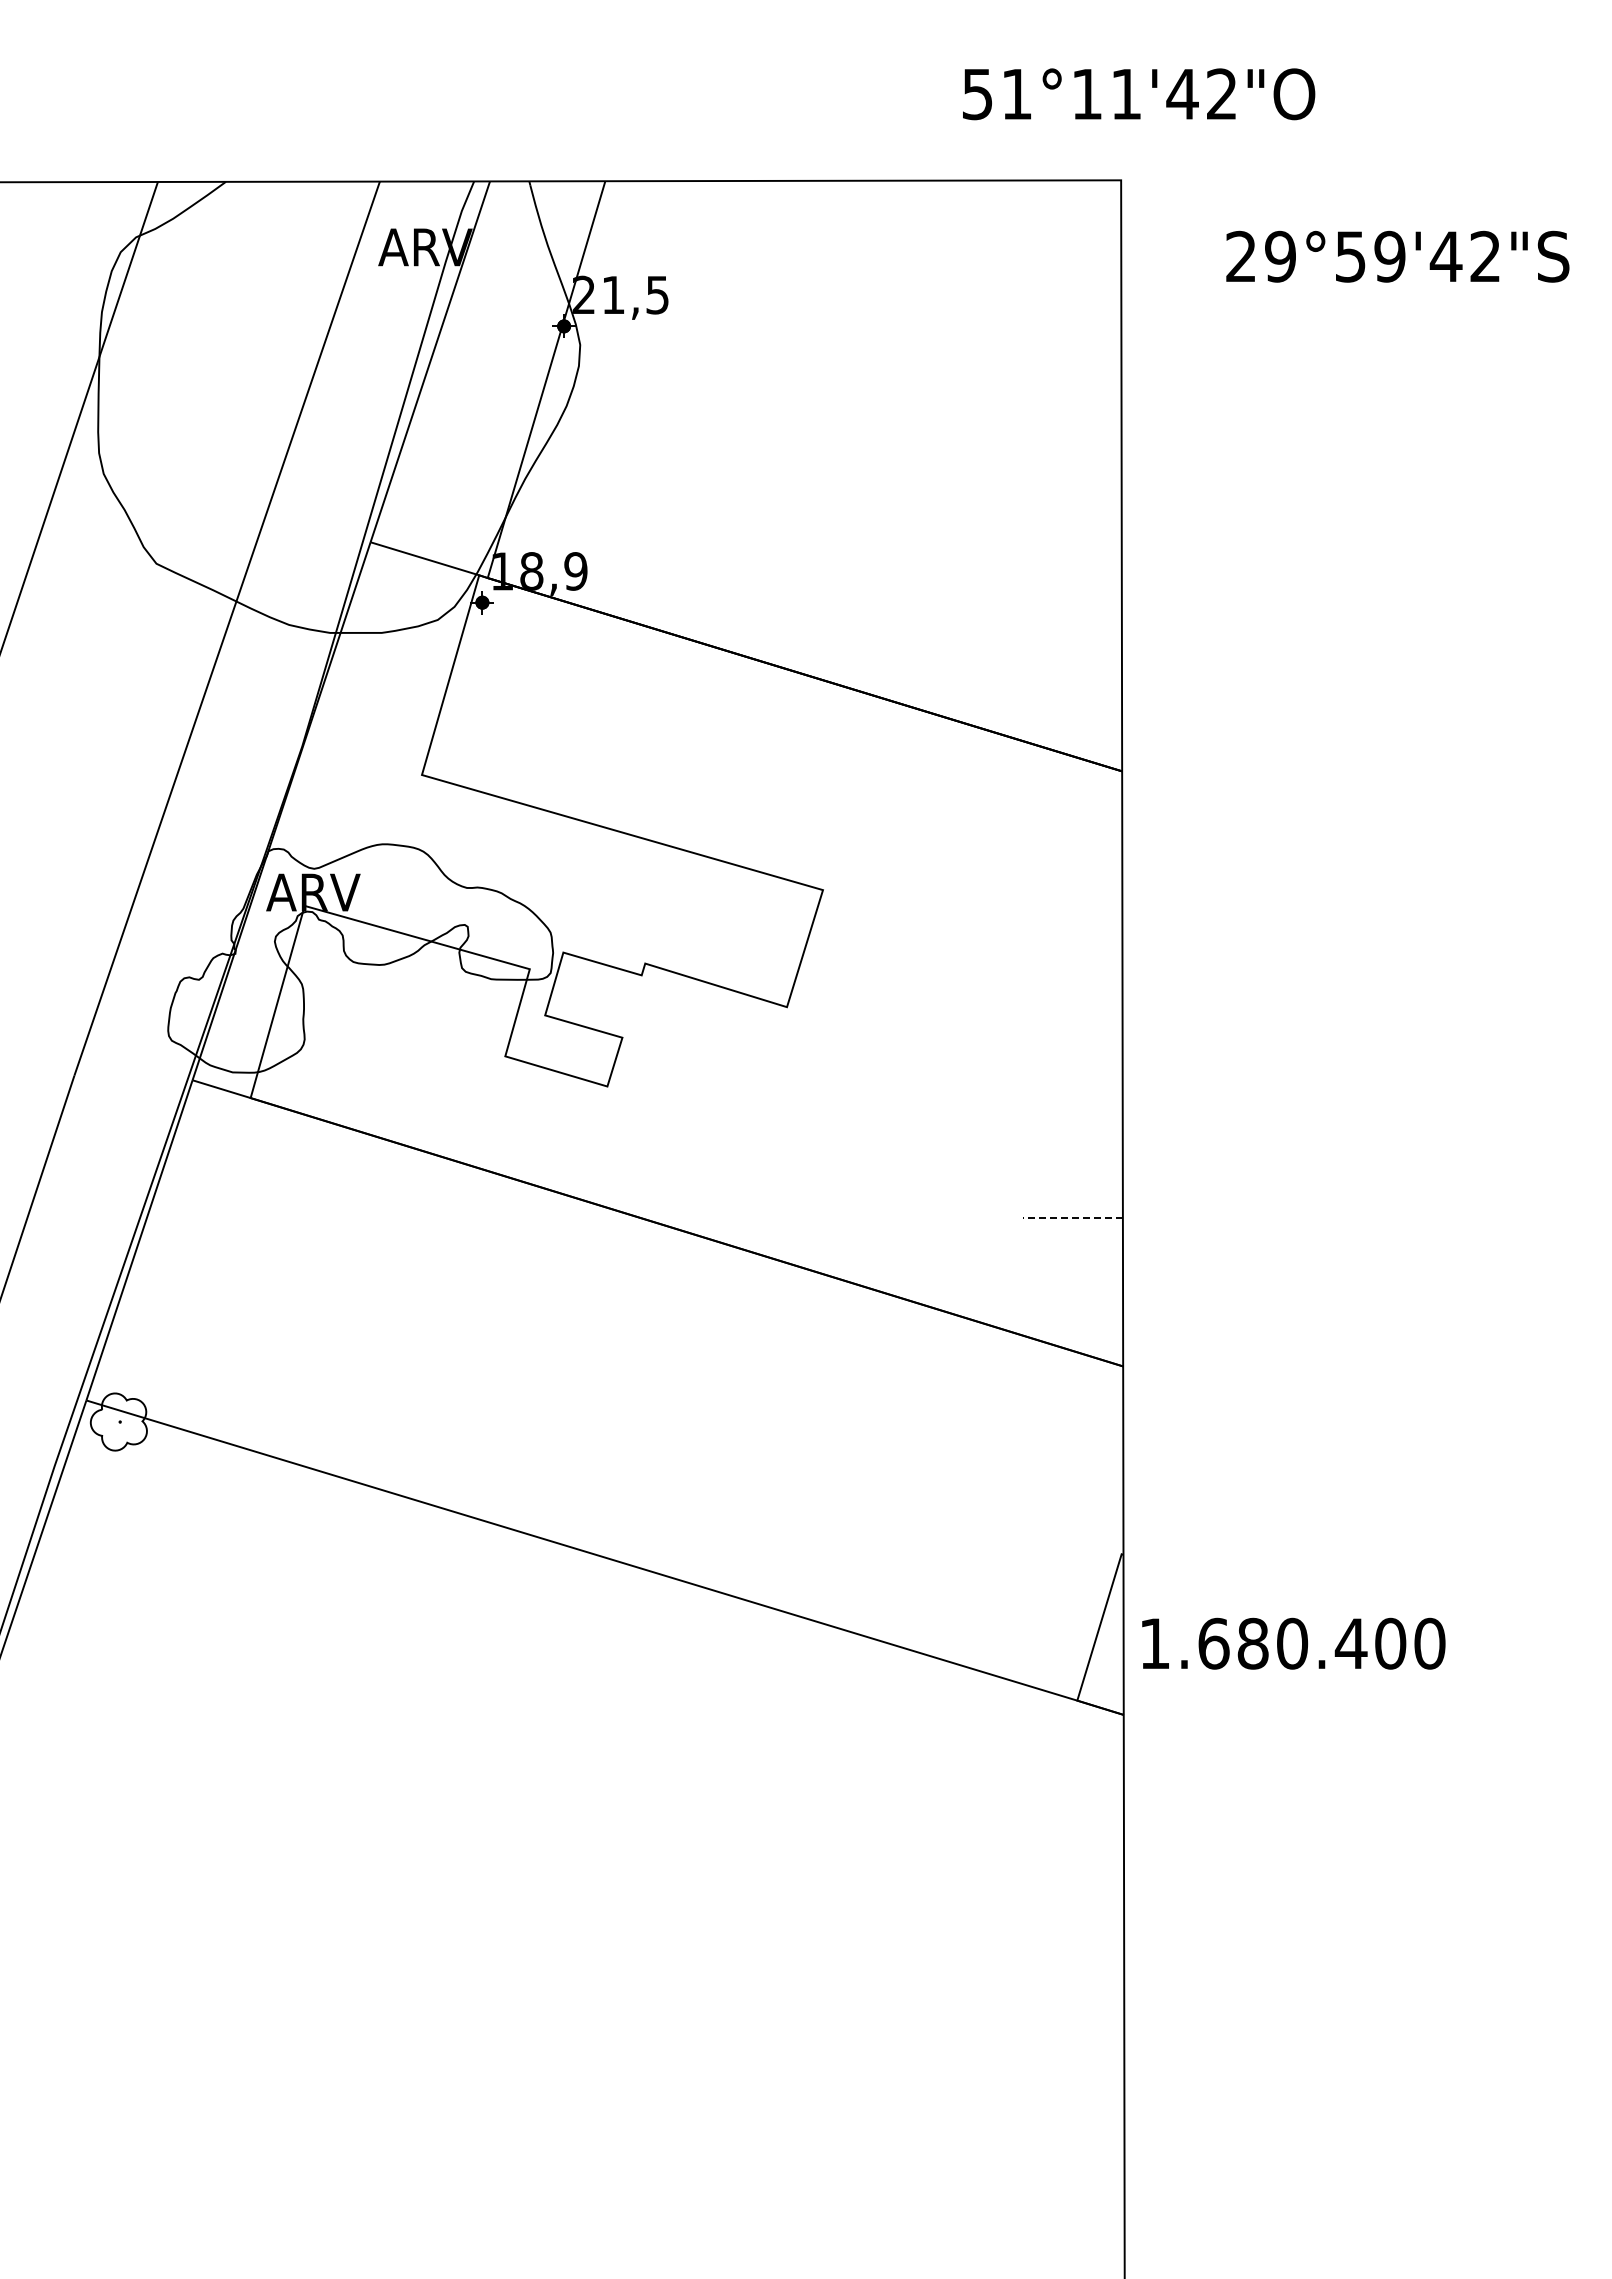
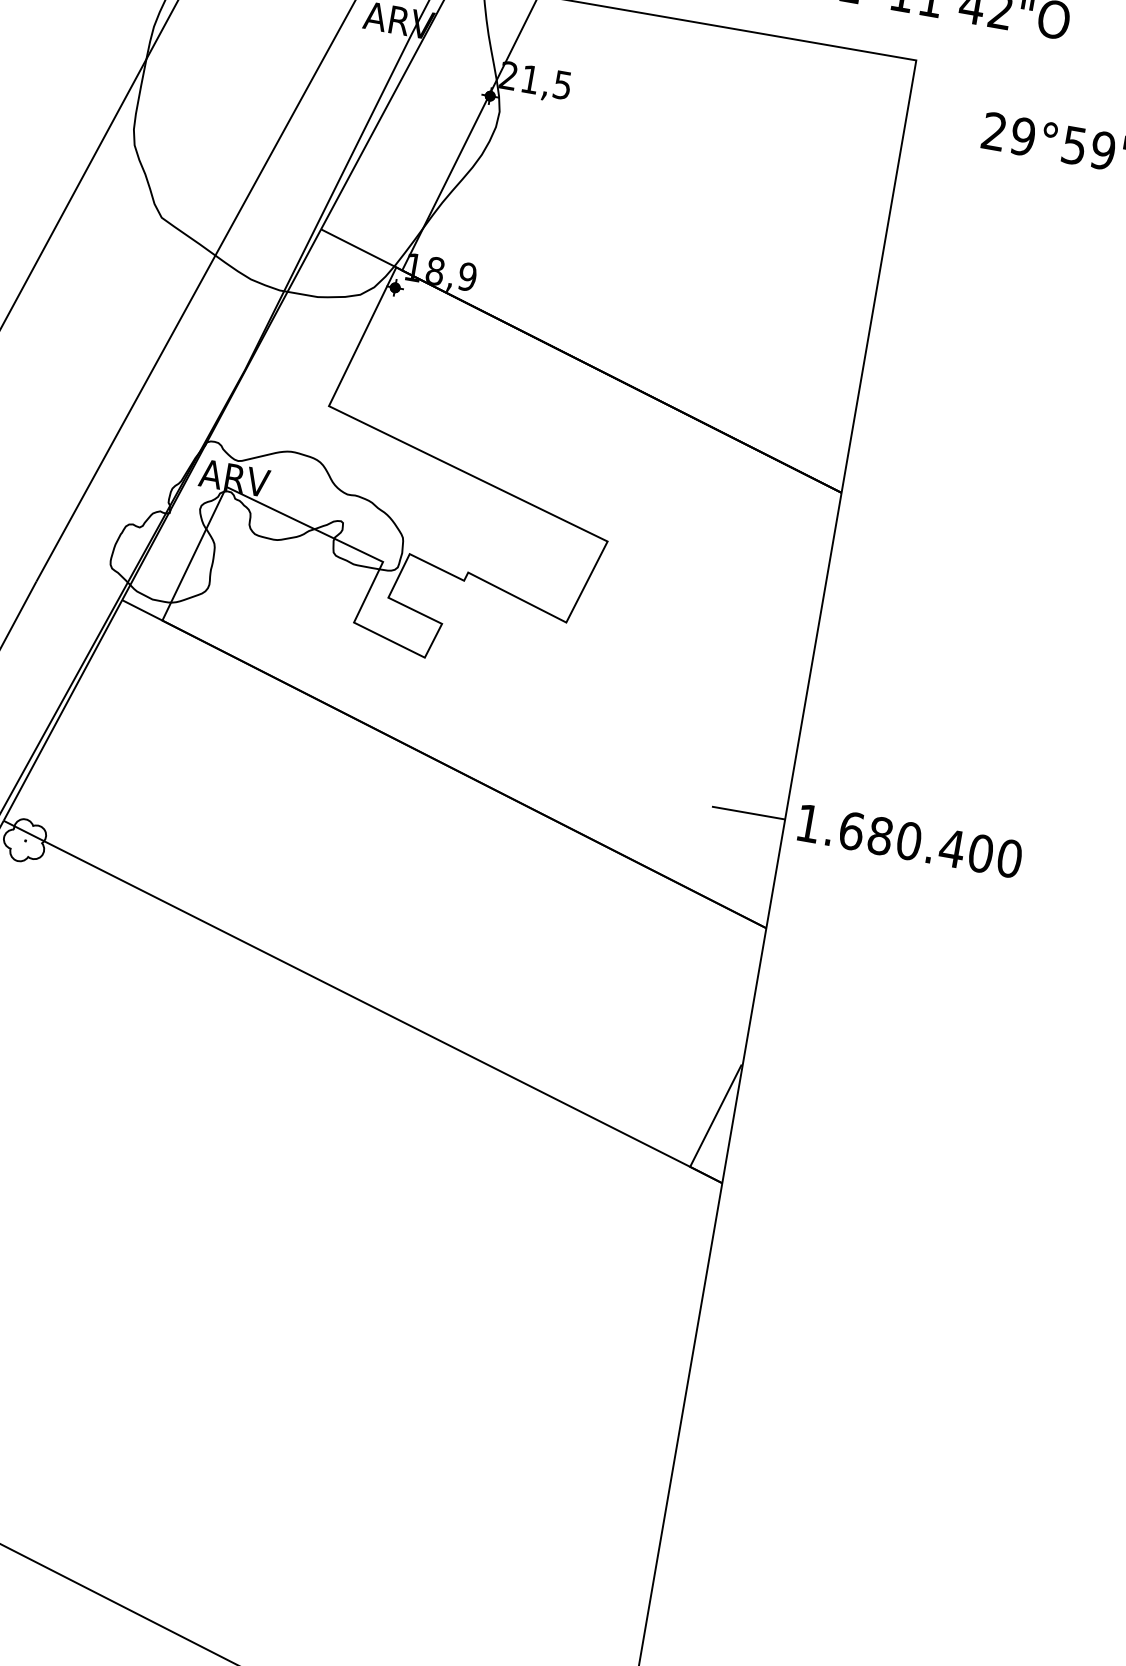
line: (1072, 1217) -> (748, 812), dashed -> solid
text: (1293, 1643) -> (909, 841), moved

